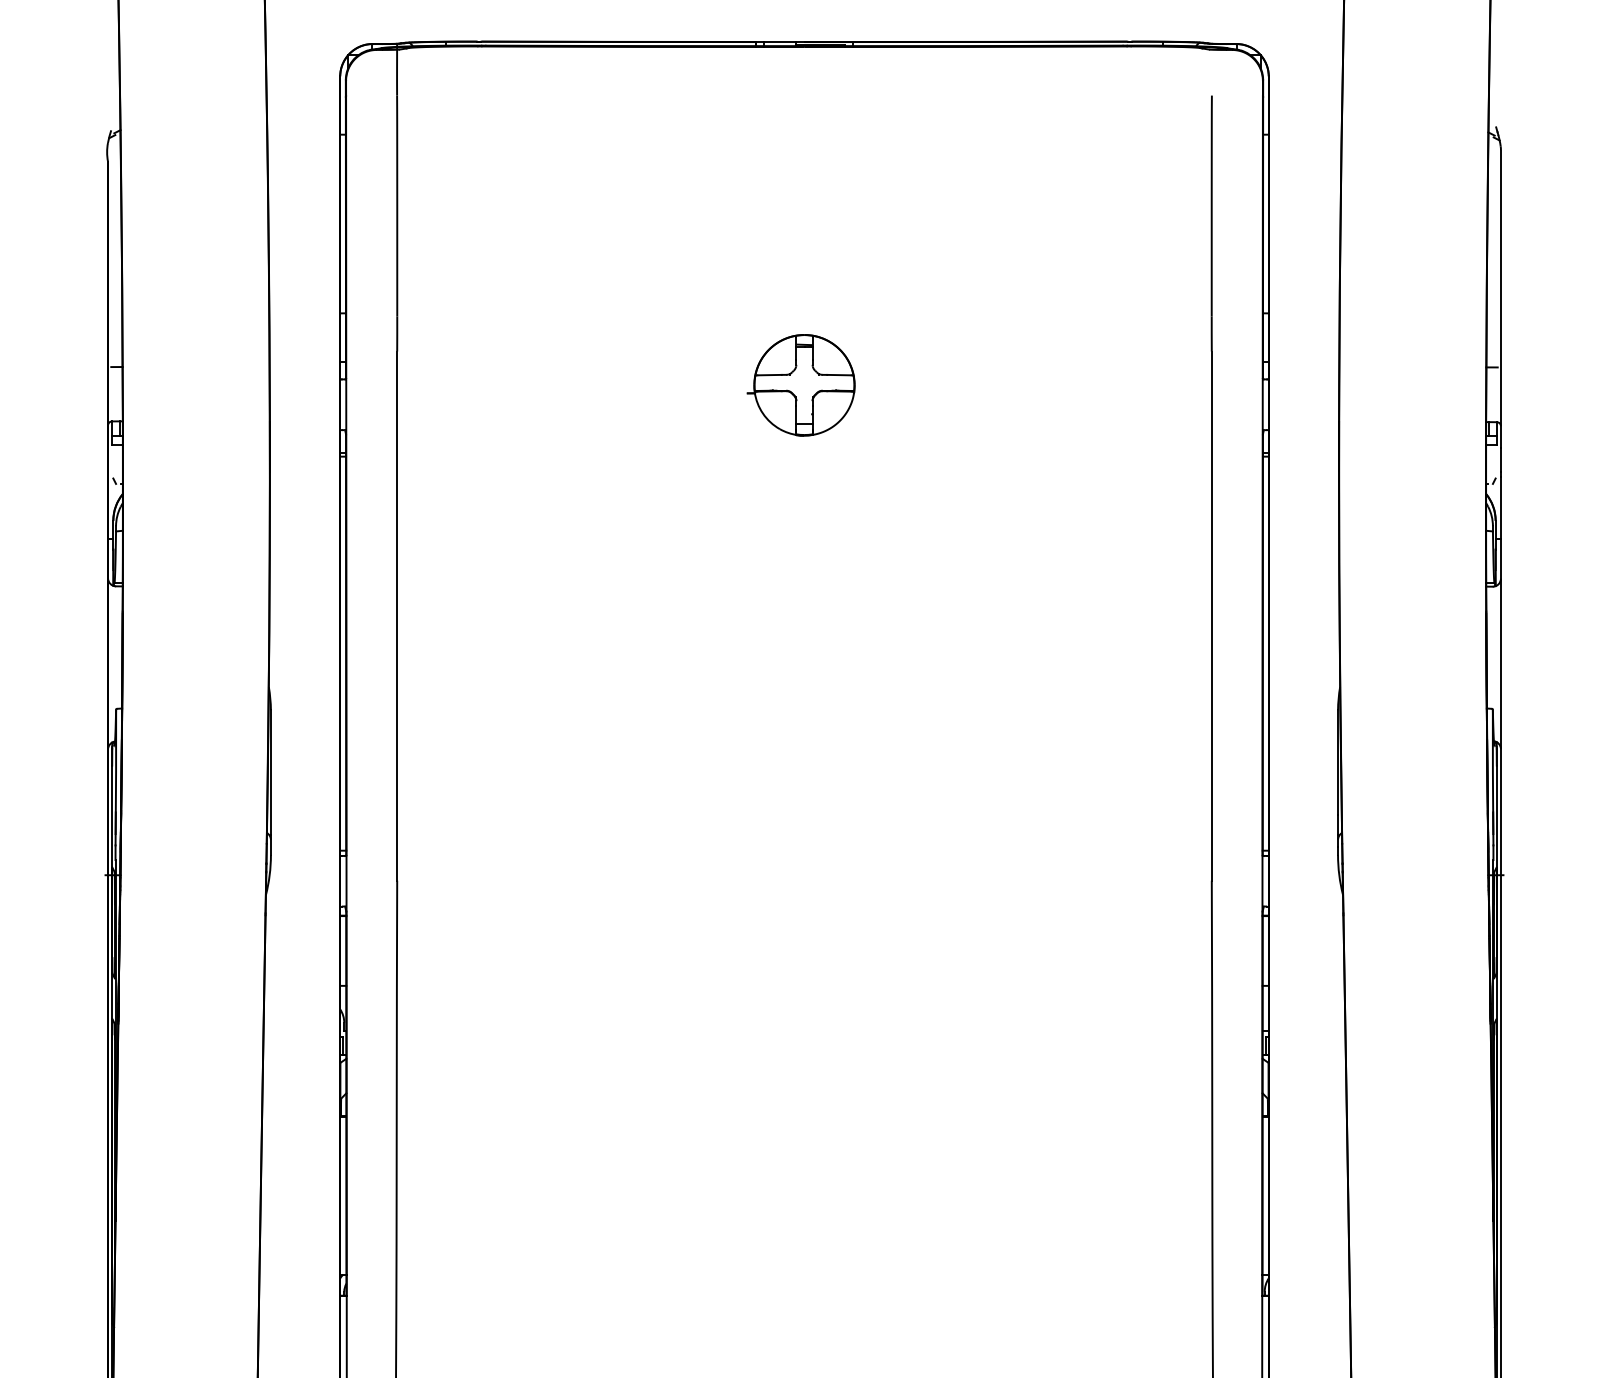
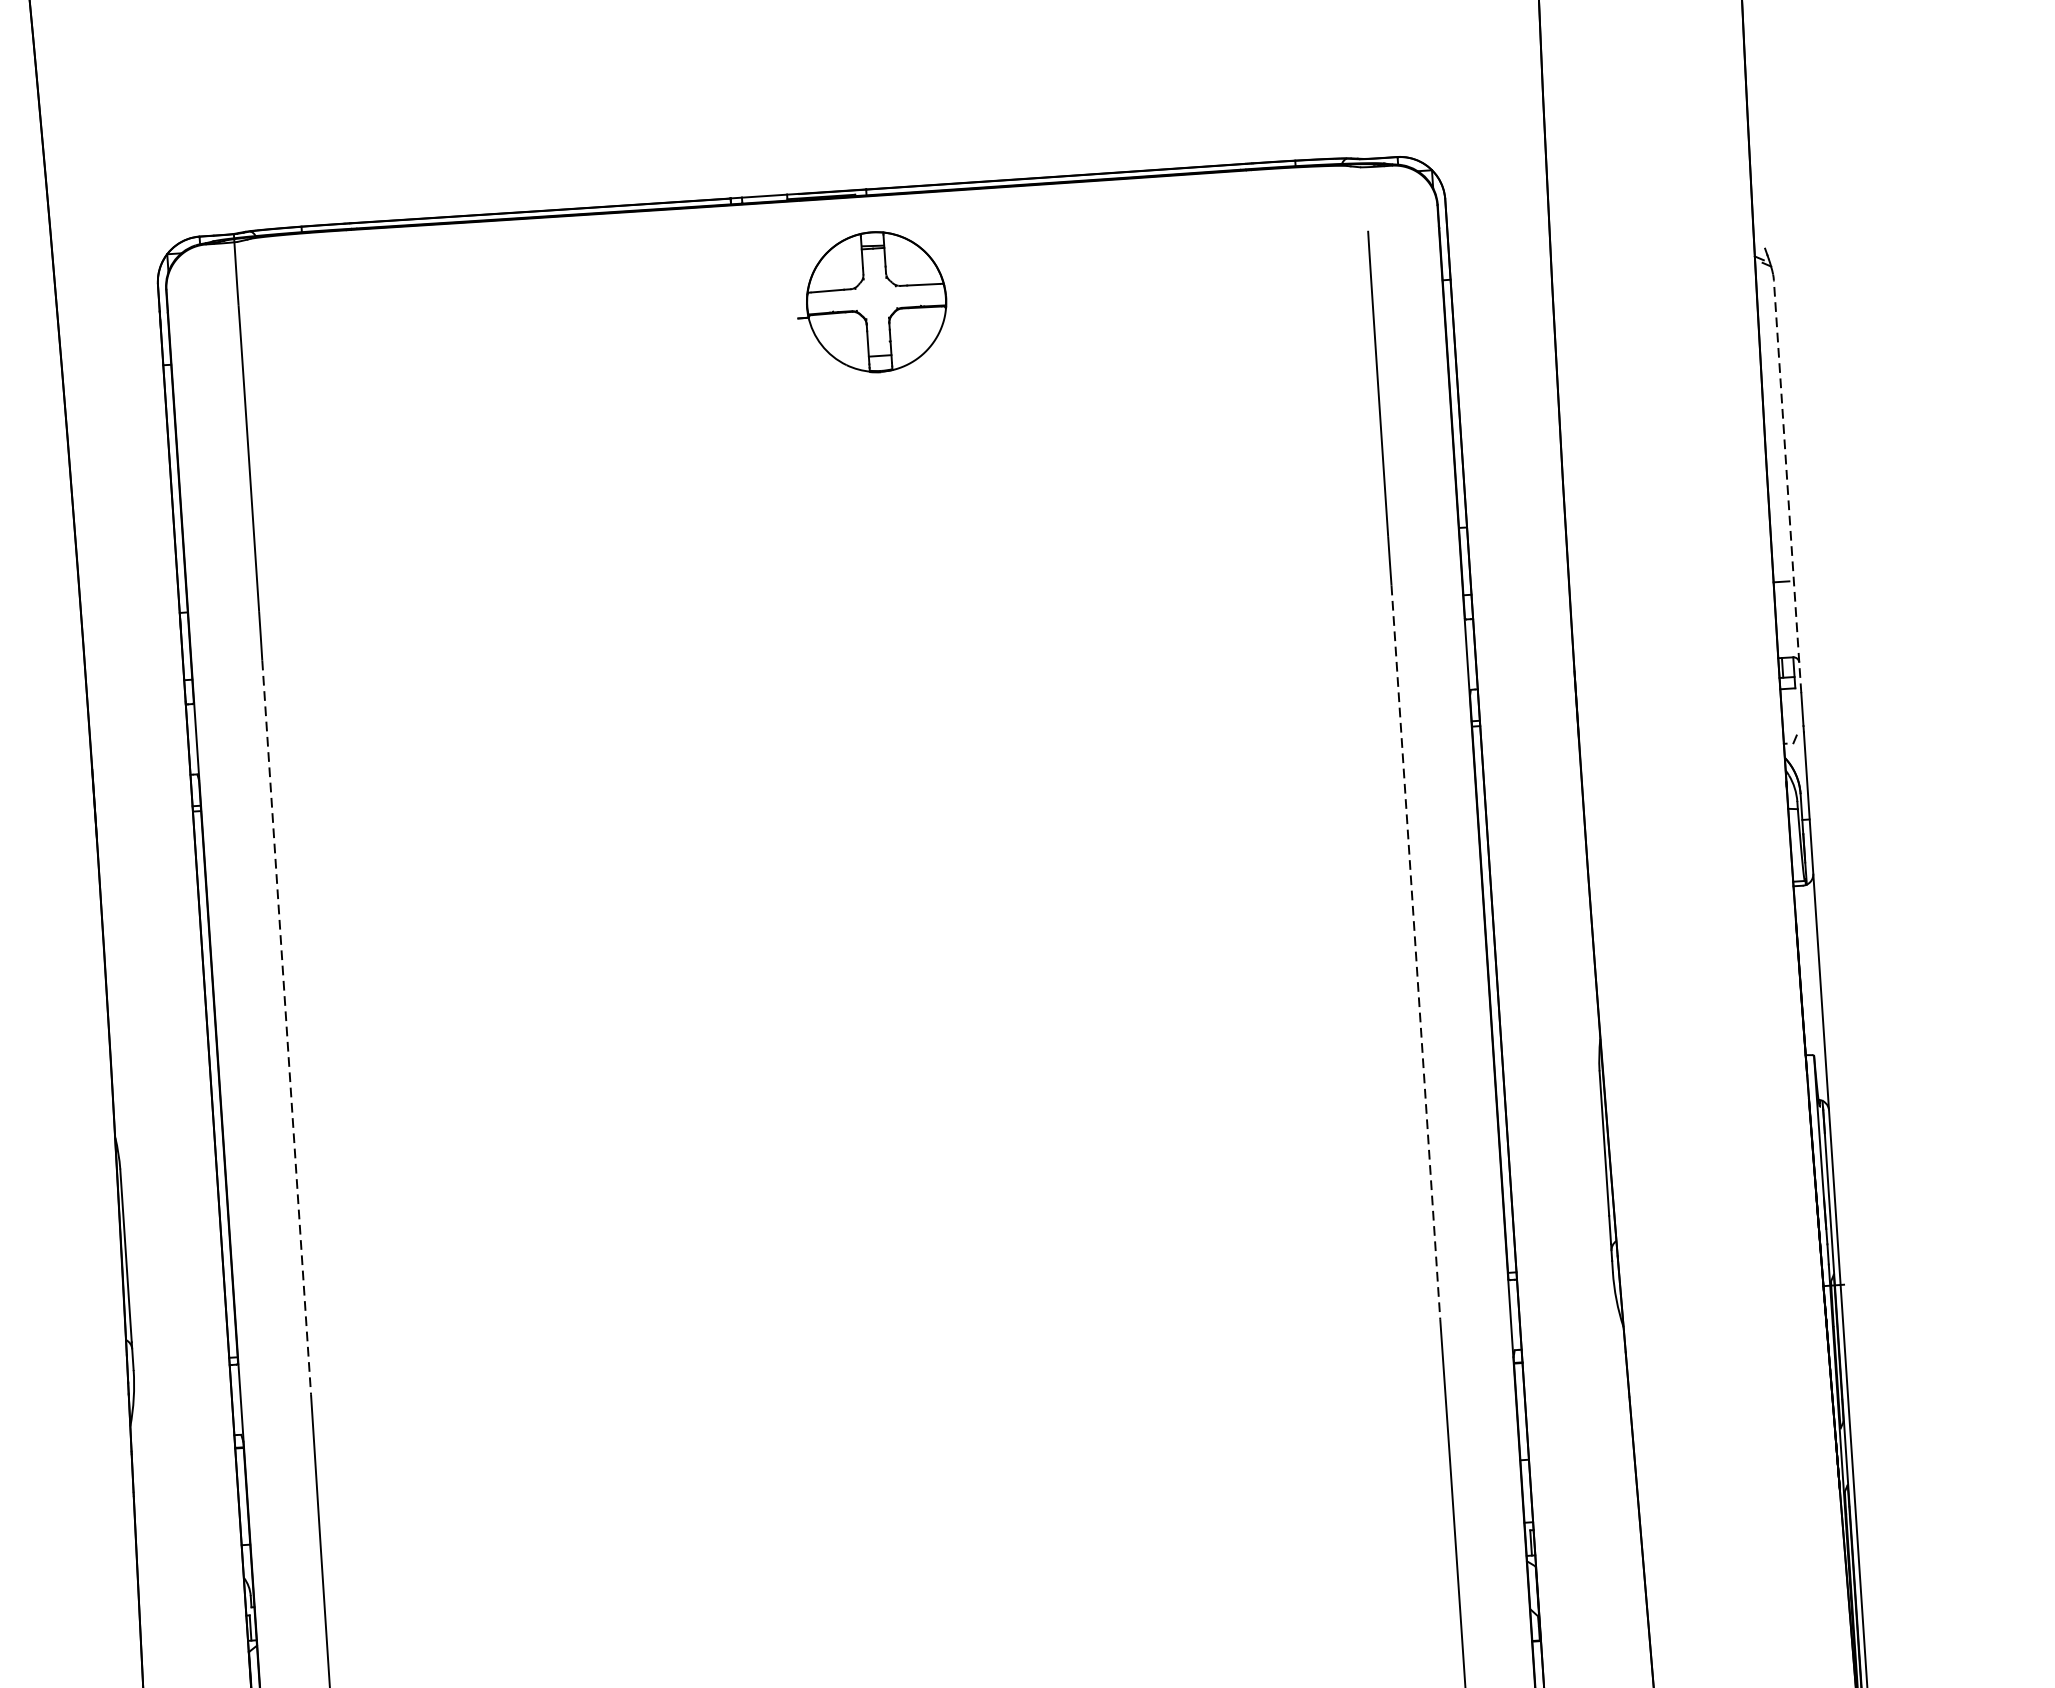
line: (1500, 299) -> (1786, 486), solid -> dashed
part: (800, 385) -> (871, 302), moved
line: (397, 616) -> (287, 1027), solid -> dashed
line: (1211, 616) -> (1415, 952), solid -> dashed

